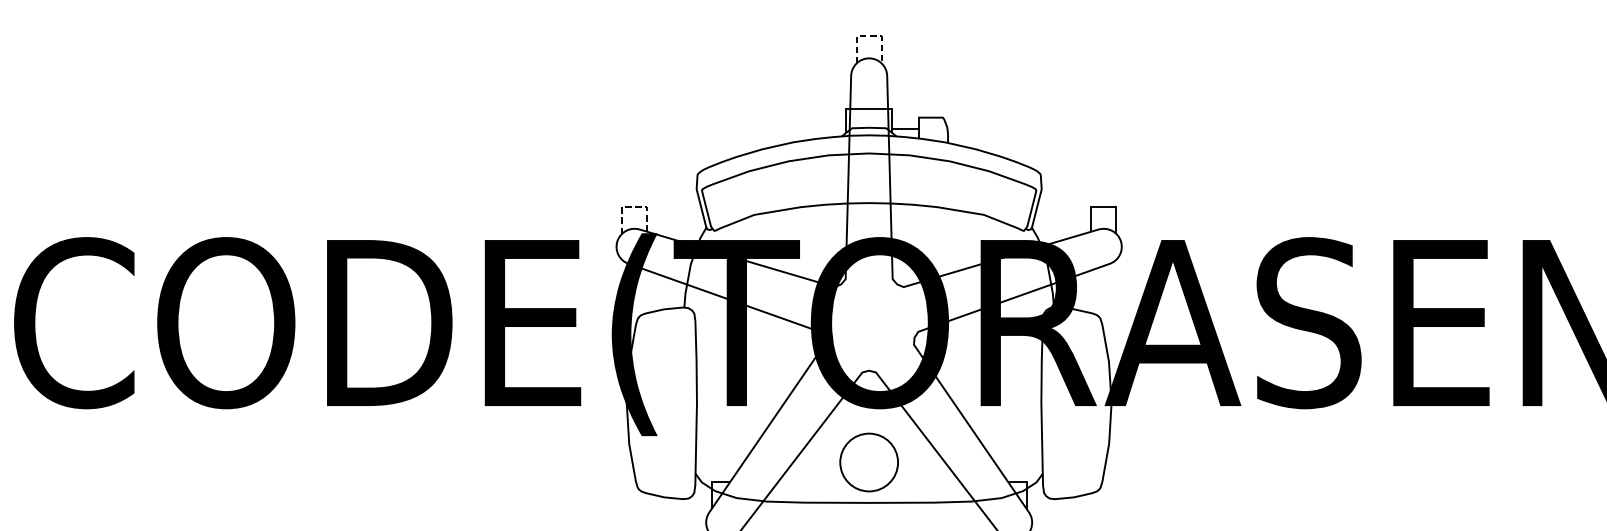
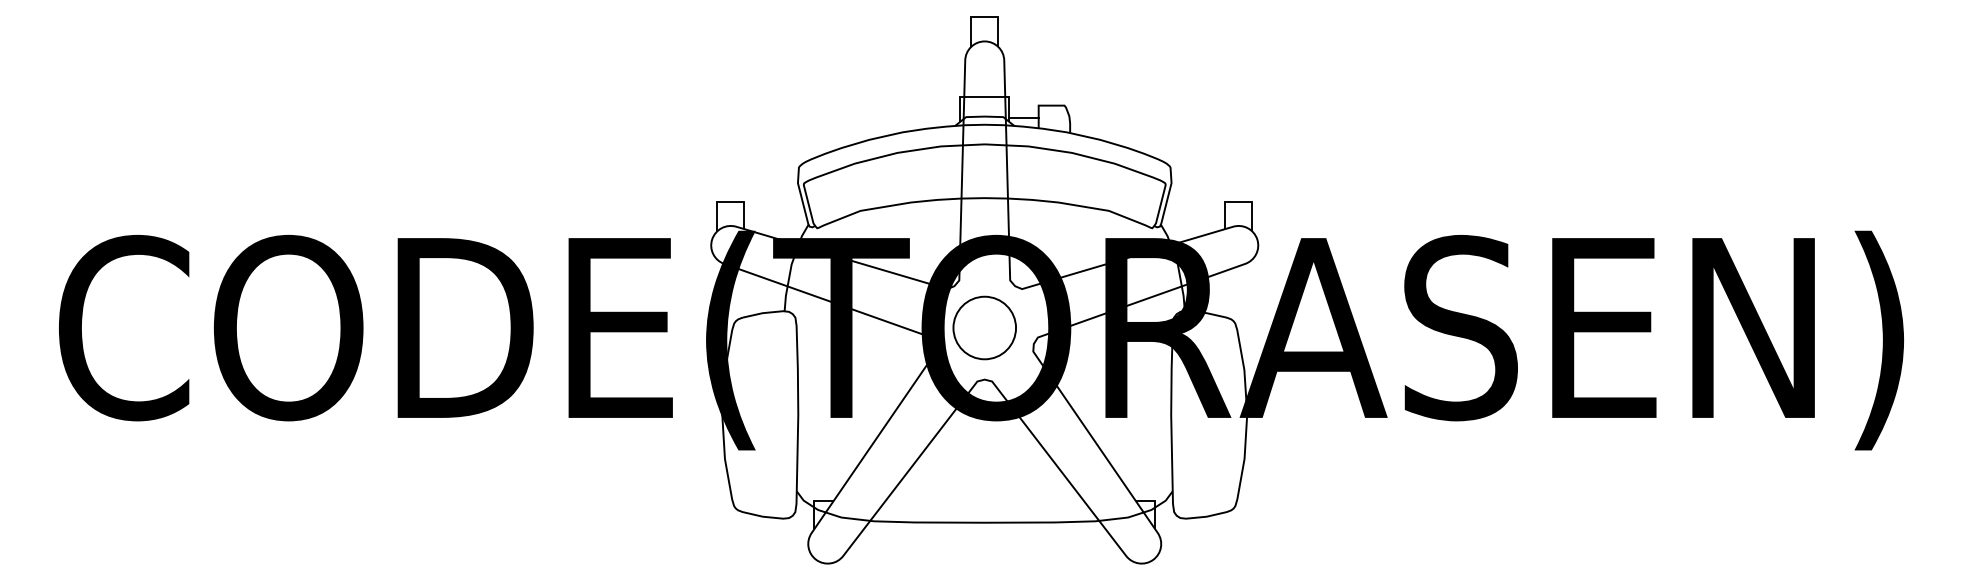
line: (868, 36) -> (984, 17), dashed -> solid
line: (633, 206) -> (729, 201), dashed -> solid
circle: (868, 462) -> (984, 327), moved

